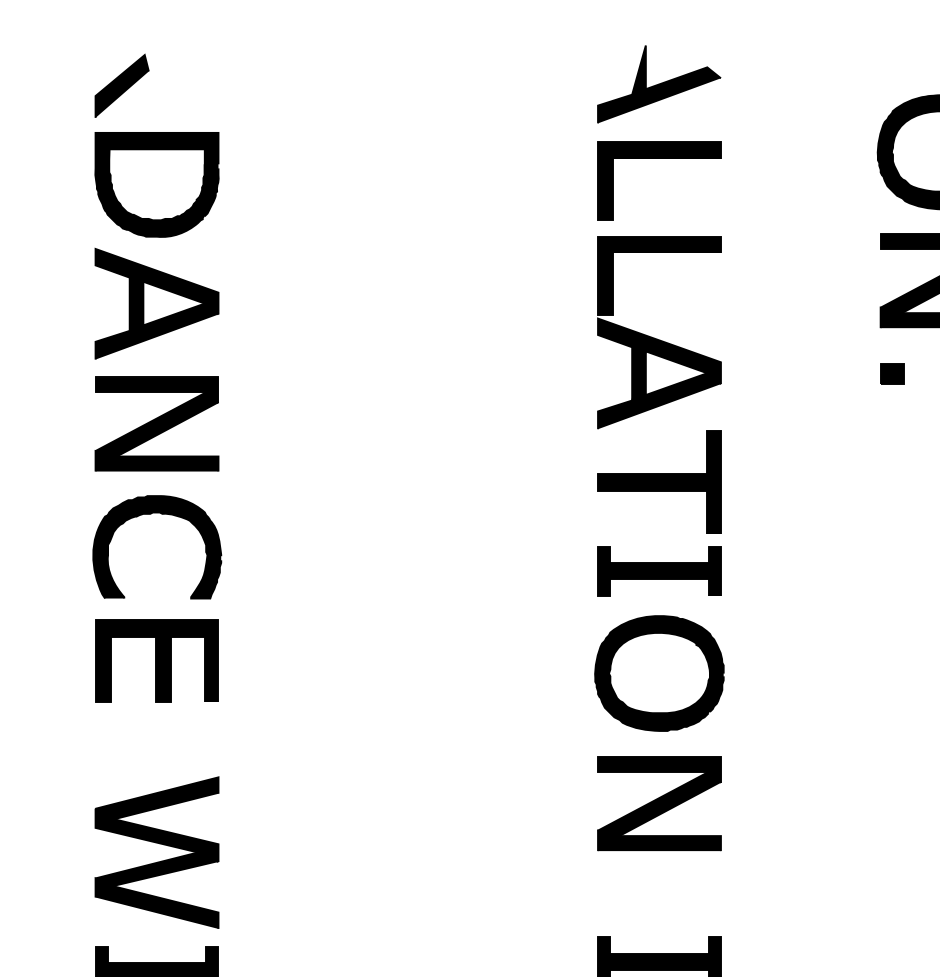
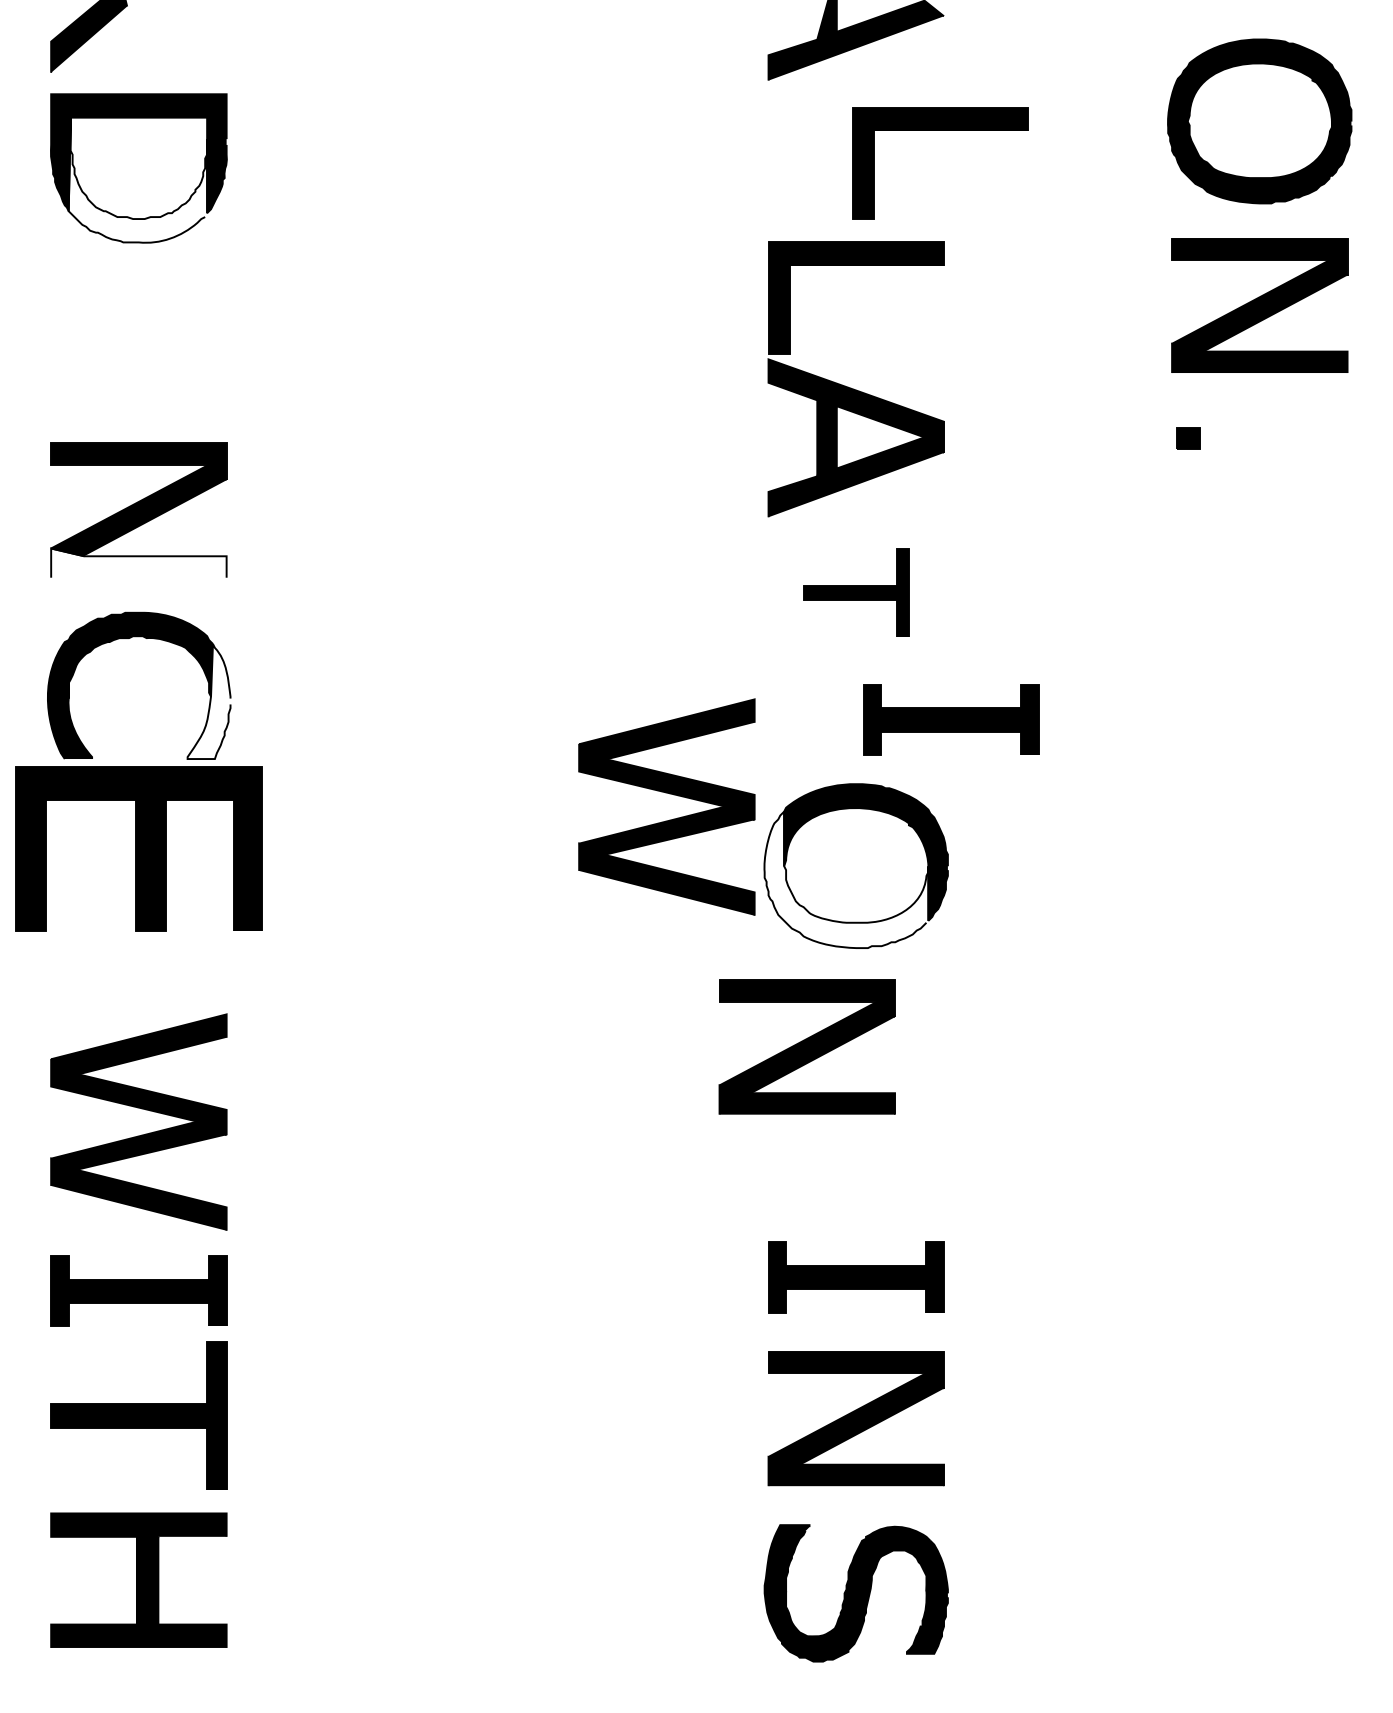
part: (659, 158) -> (940, 130), moved
fill: (156, 192) -> (137, 179), removed
part: (156, 303) -> (138, 337), removed
part: (892, 374) -> (1188, 438), size x0.7
fill: (156, 460) -> (138, 562), removed
part: (659, 481) -> (856, 592), size x0.6
fill: (205, 558) -> (208, 701), removed
part: (659, 570) -> (951, 719), moved
part: (528, 623) -> (669, 794), added
part: (156, 661) -> (138, 848), size x1.4
fill: (652, 682) -> (846, 879), removed
part: (658, 803) -> (806, 1046), moved

